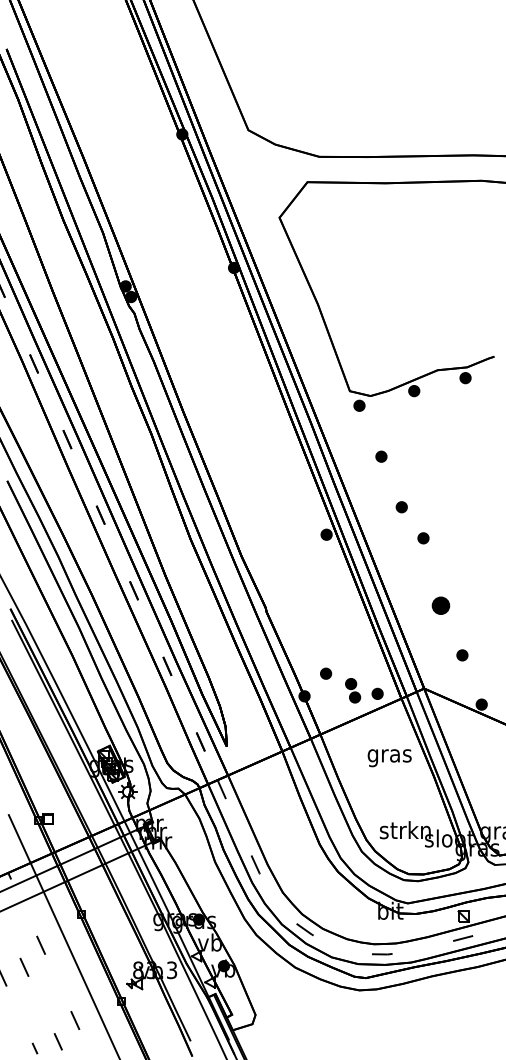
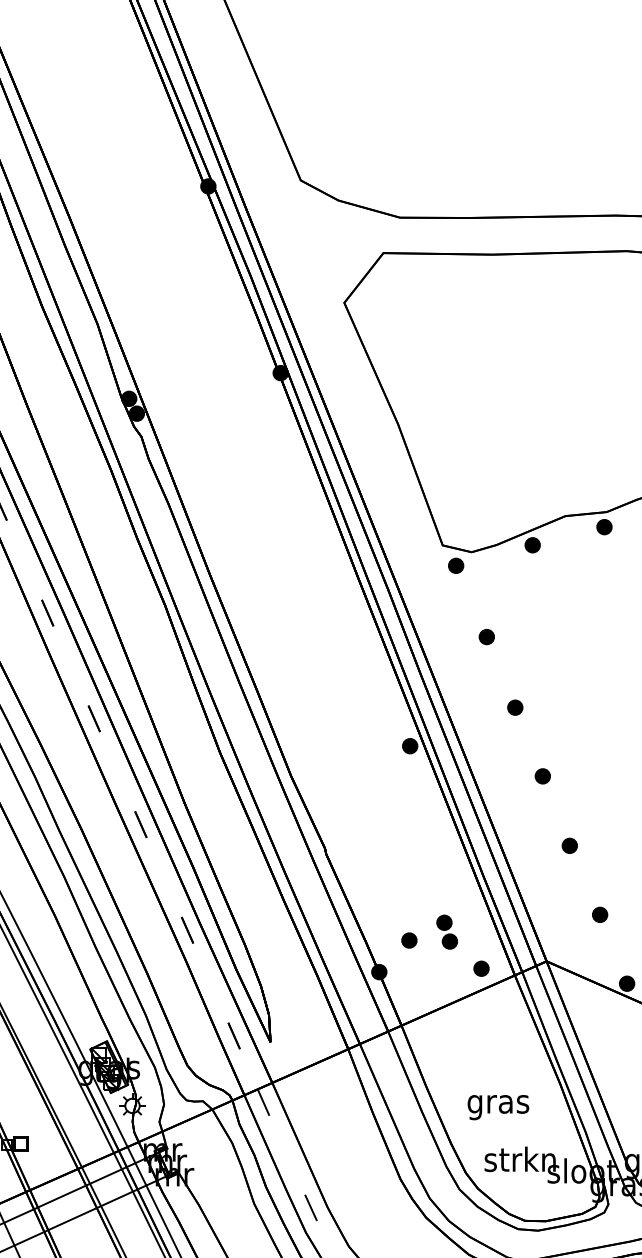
part: (423, 538) -> (542, 776), moved
part: (440, 606) -> (569, 846), size x0.62
part: (353, 690) -> (447, 931), moved
text: (389, 758) -> (498, 1108), moved

